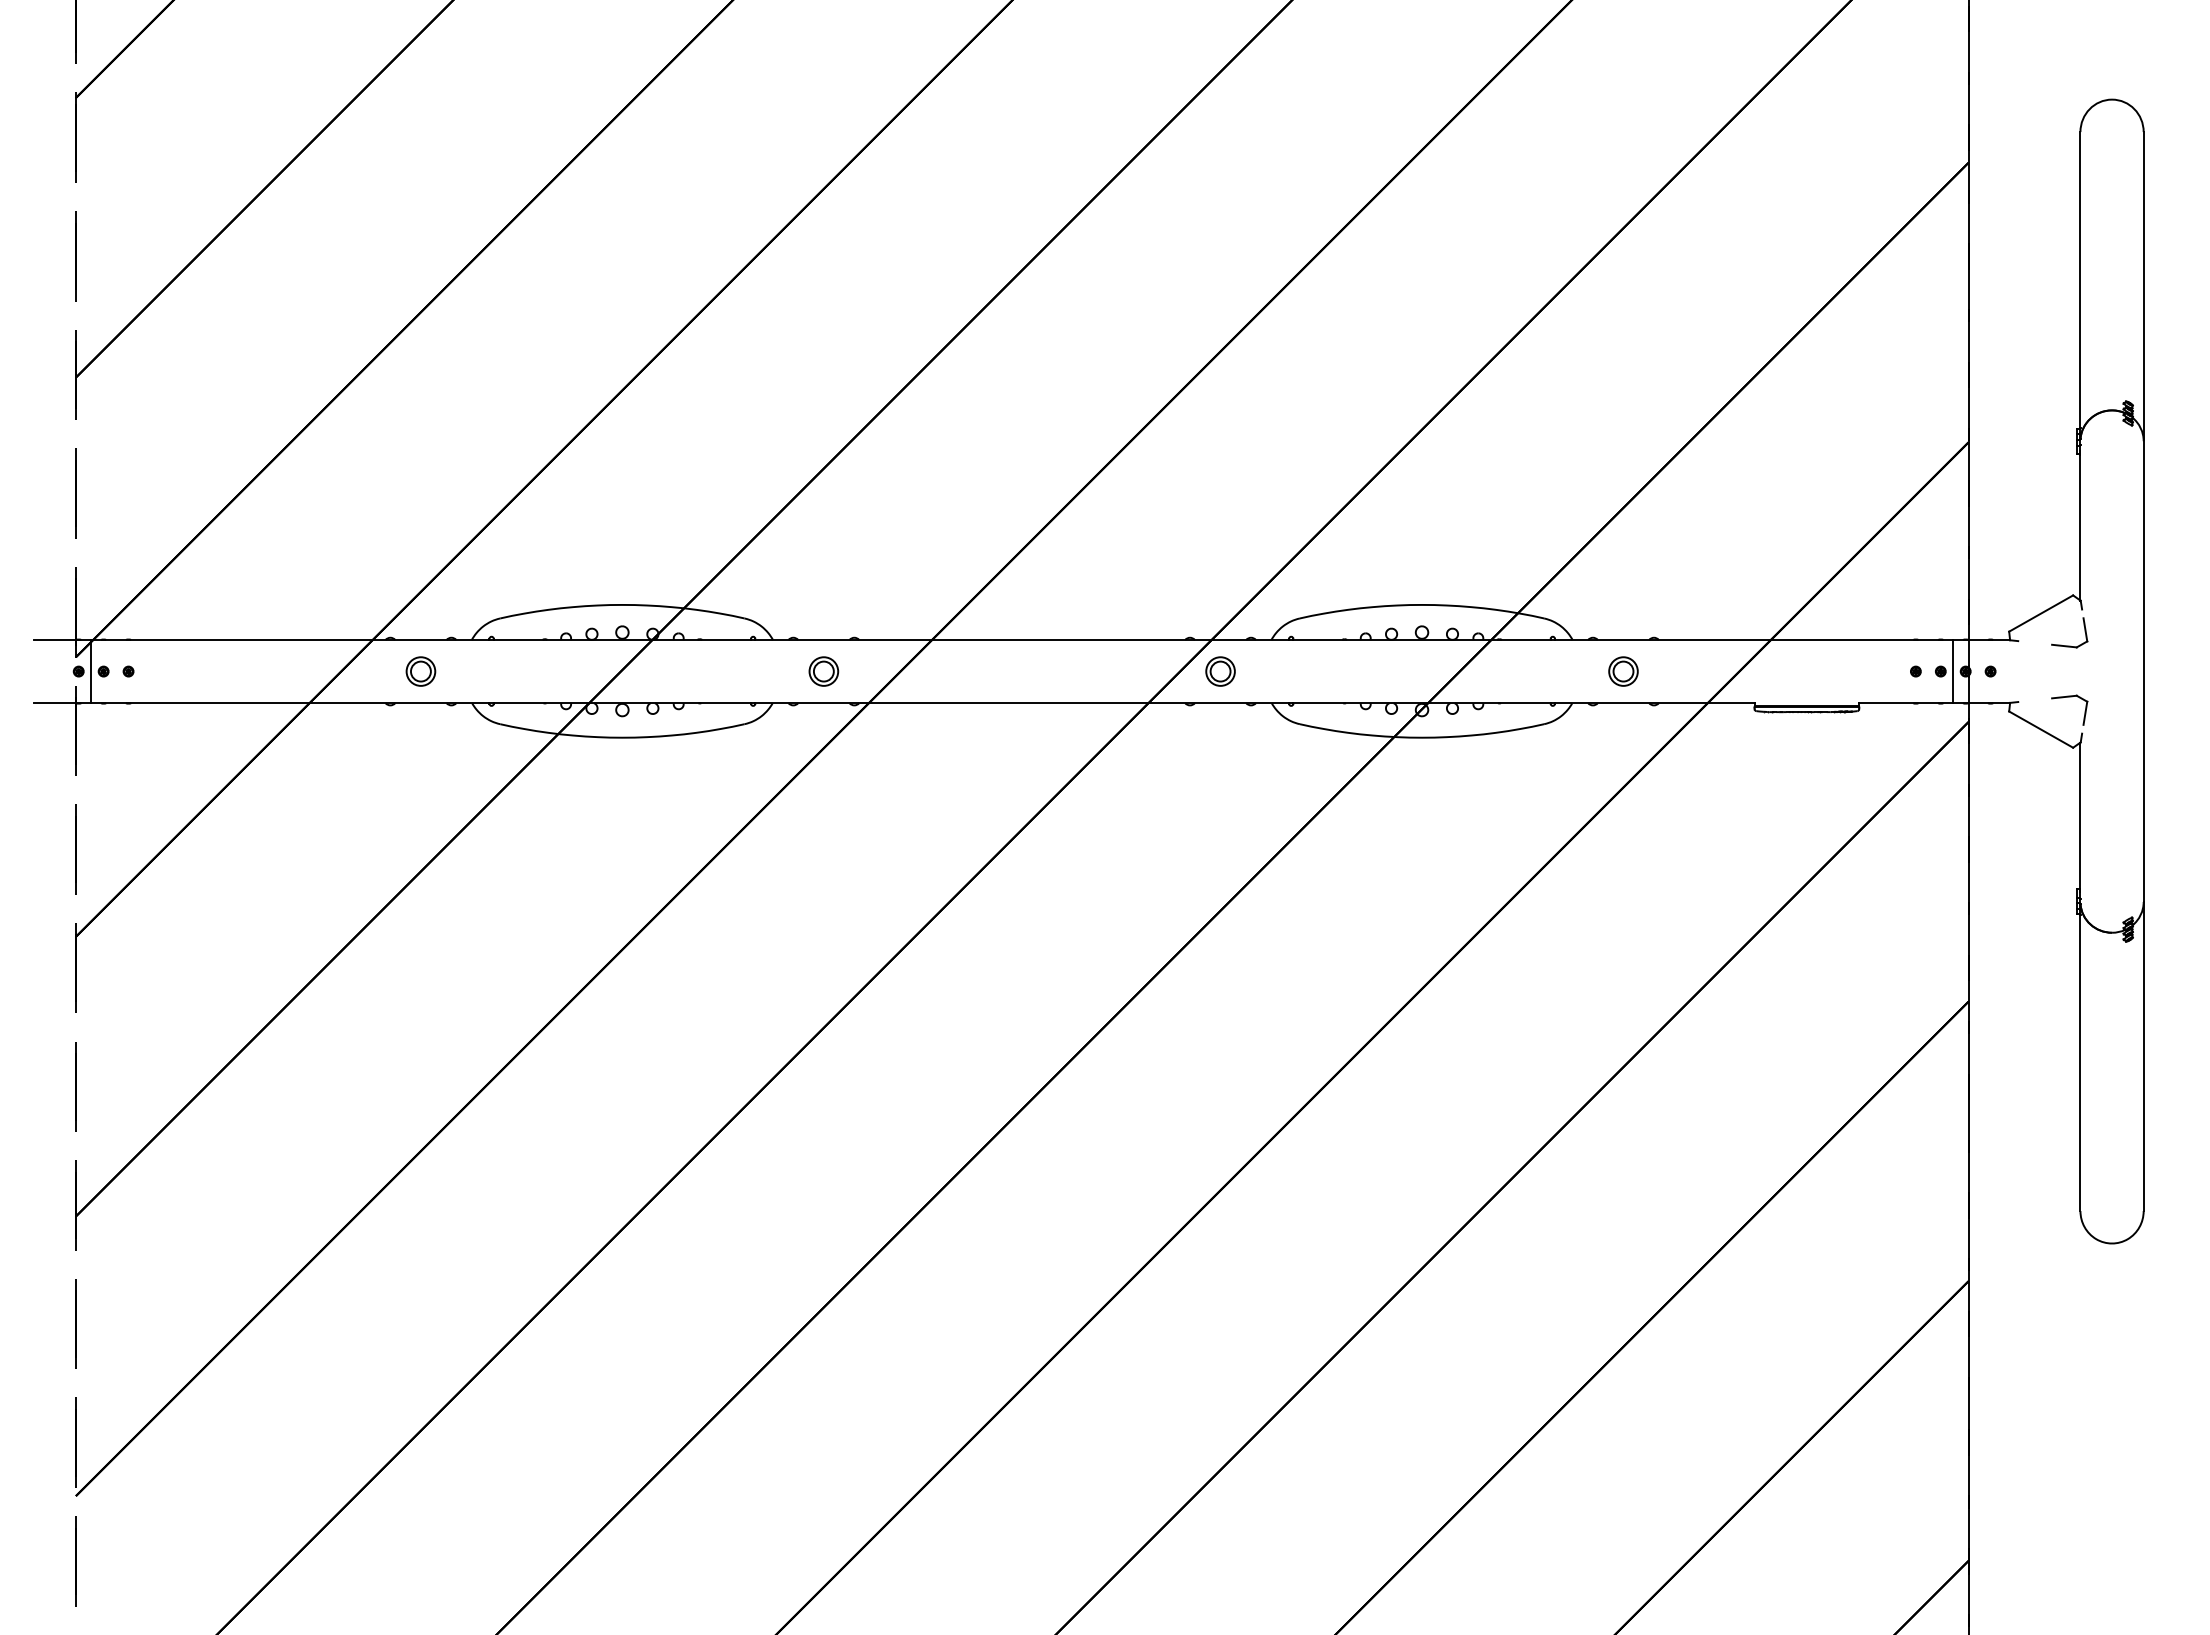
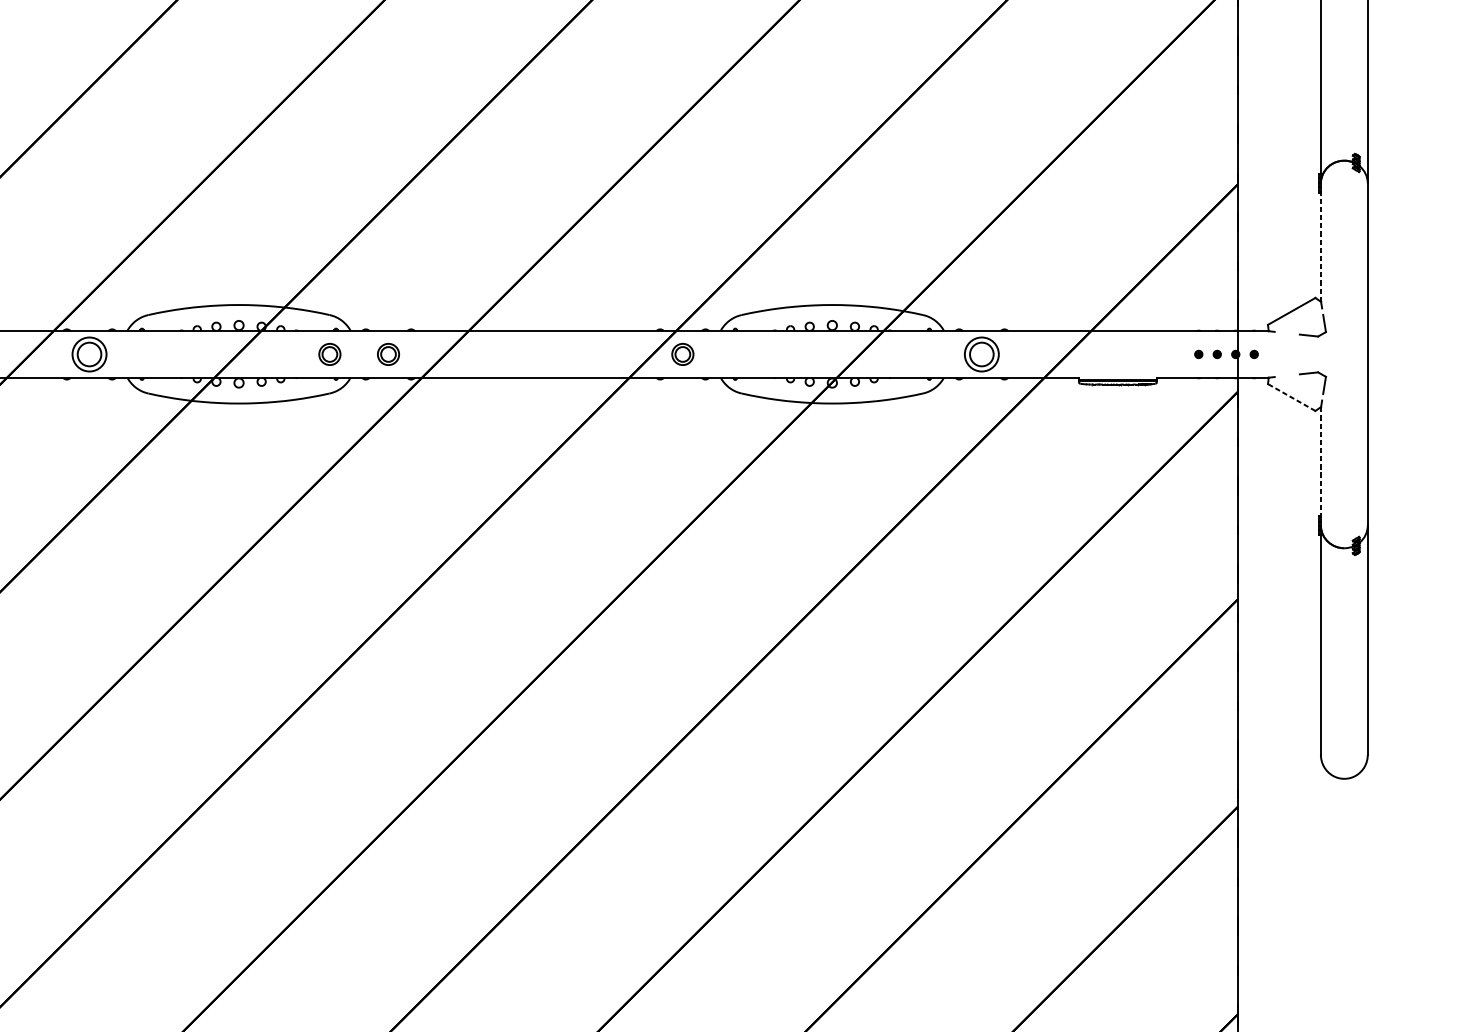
line: (2080, 525) -> (1320, 246), solid -> dashed
part: (420, 671) -> (89, 354), size x1.6
part: (744, 671) -> (329, 354), added
part: (1623, 671) -> (981, 354), size x1.6
line: (1953, 671) -> (1226, 354), removed
line: (2041, 729) -> (1291, 397), solid -> dashed
line: (2080, 817) -> (1320, 462), solid -> dashed

